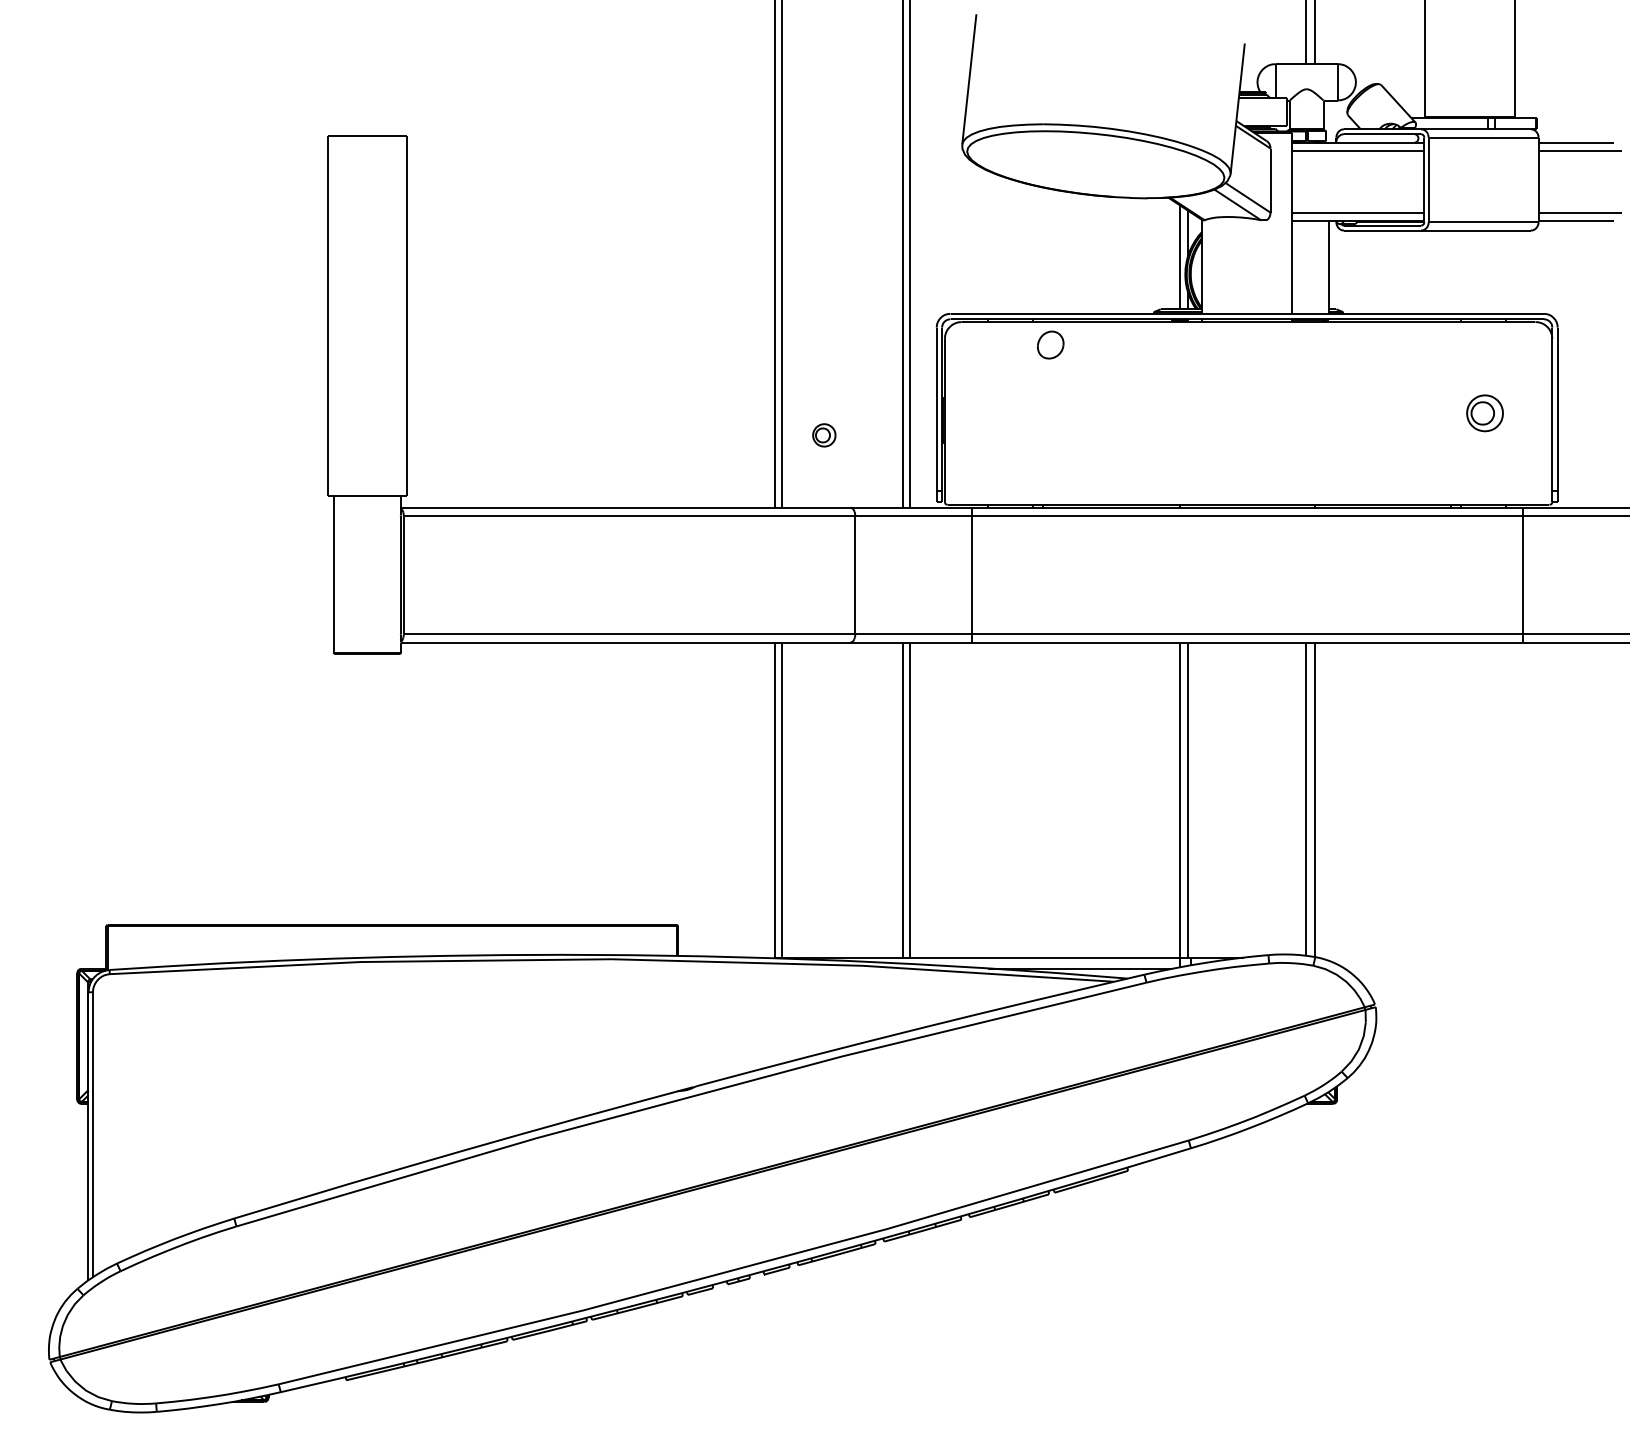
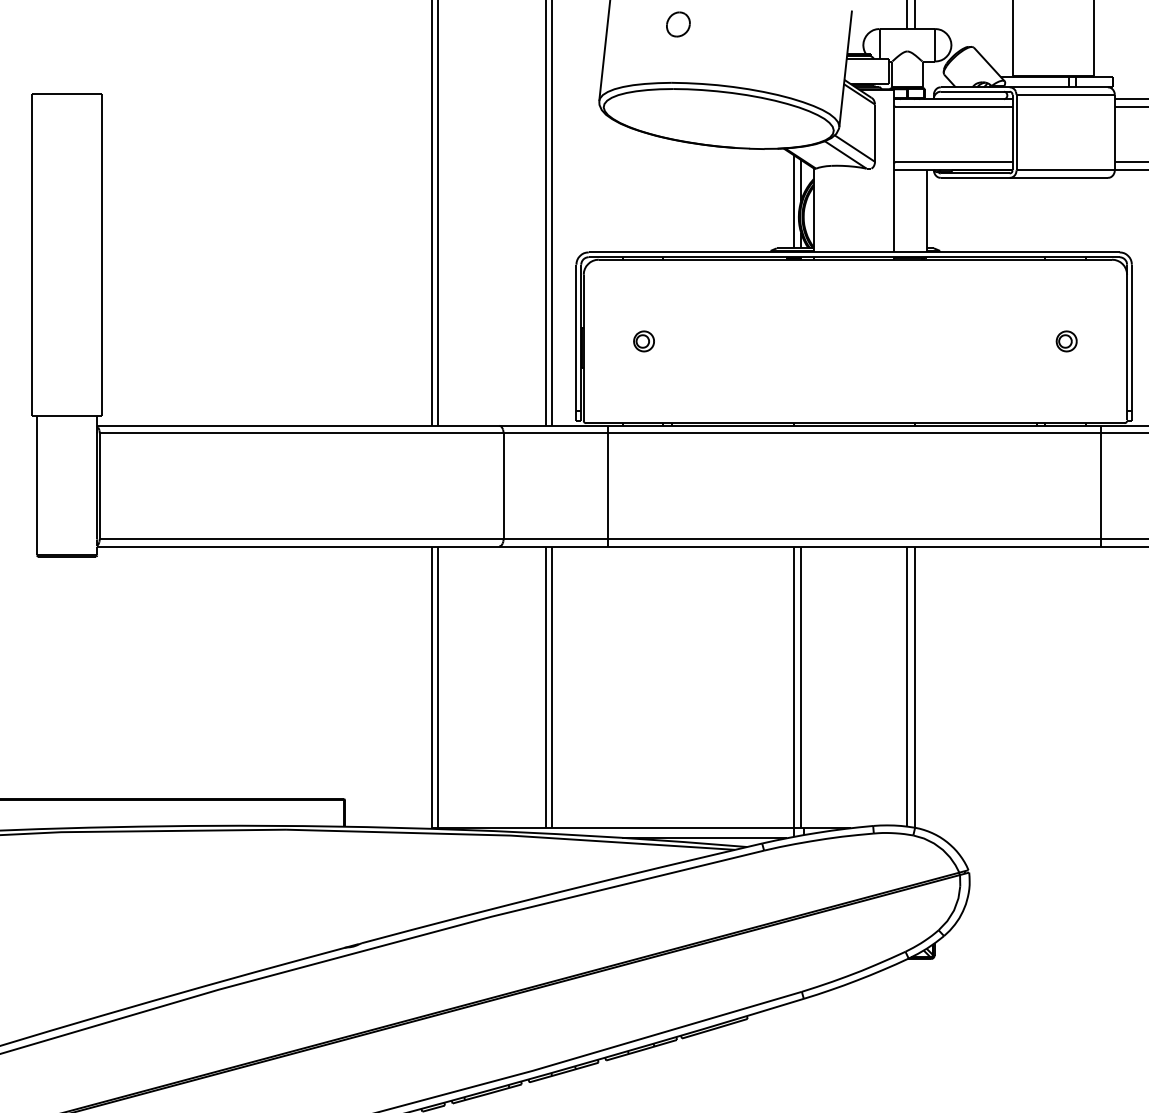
part: (1050, 344) -> (678, 23), moved
part: (1484, 413) -> (1066, 341), size x0.62
part: (824, 435) -> (644, 341), moved

